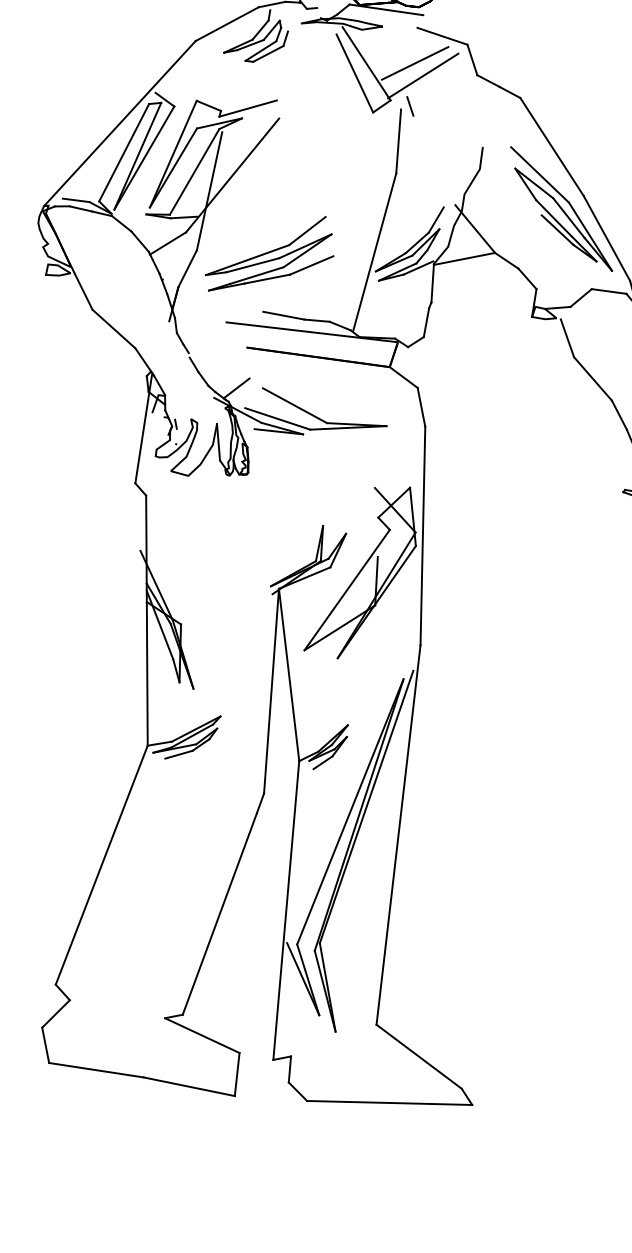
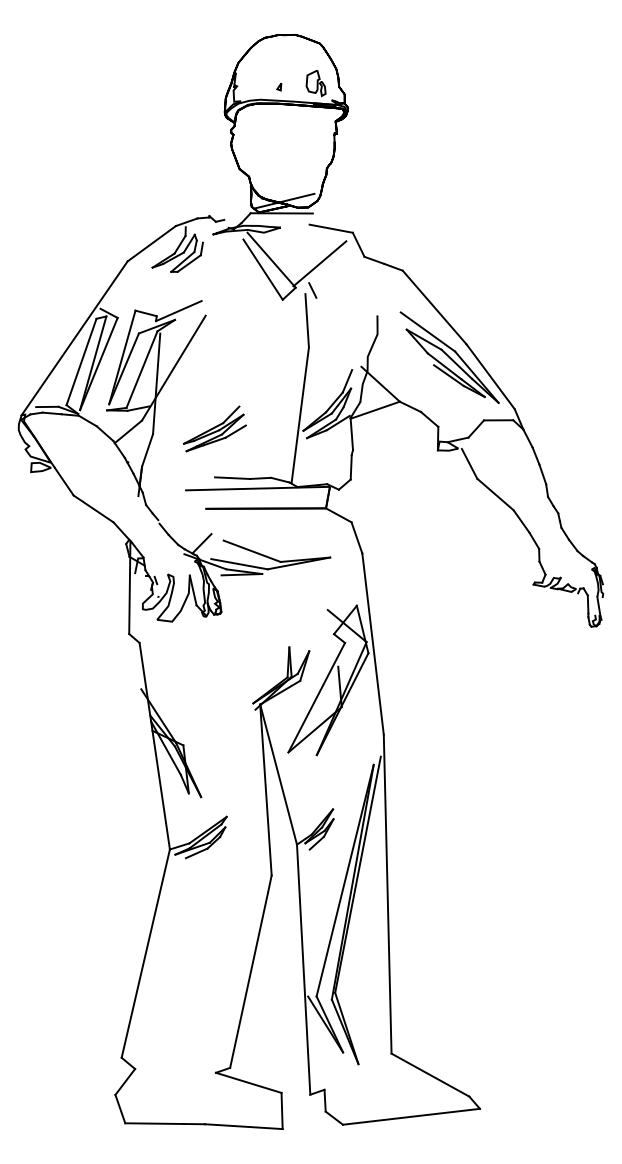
line: (414, 62) -> (311, 253), removed
part: (270, 253) -> (214, 428), size x0.6

